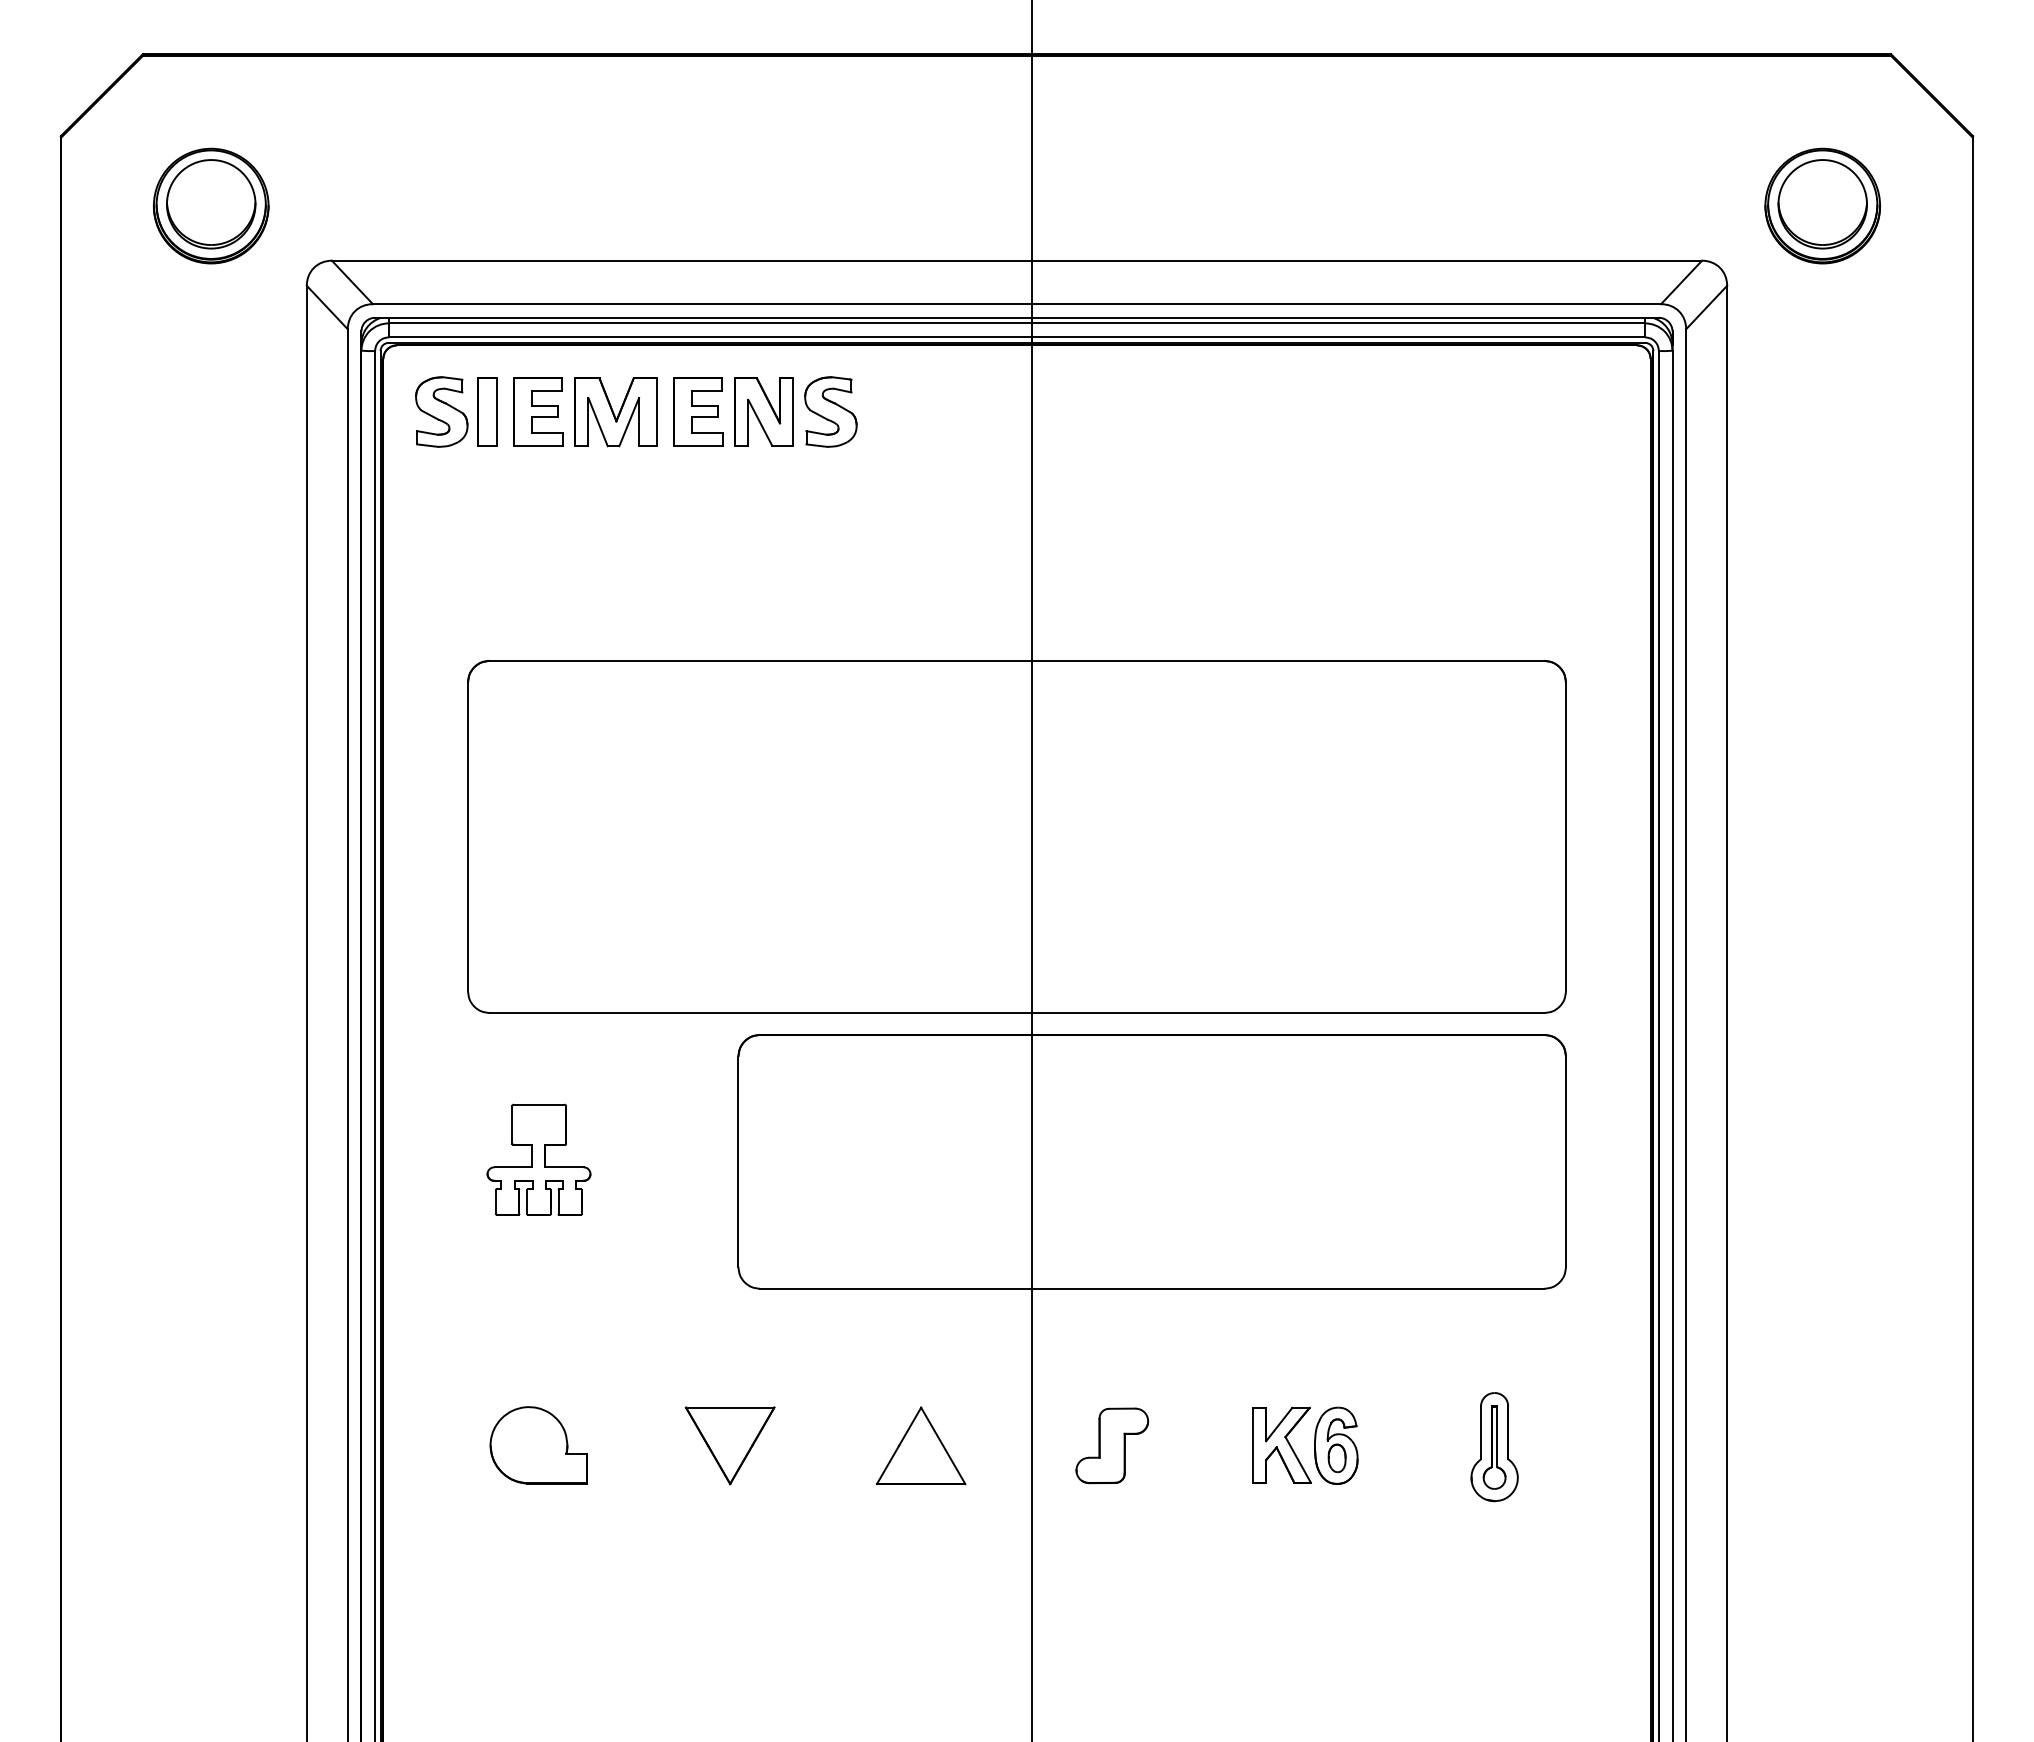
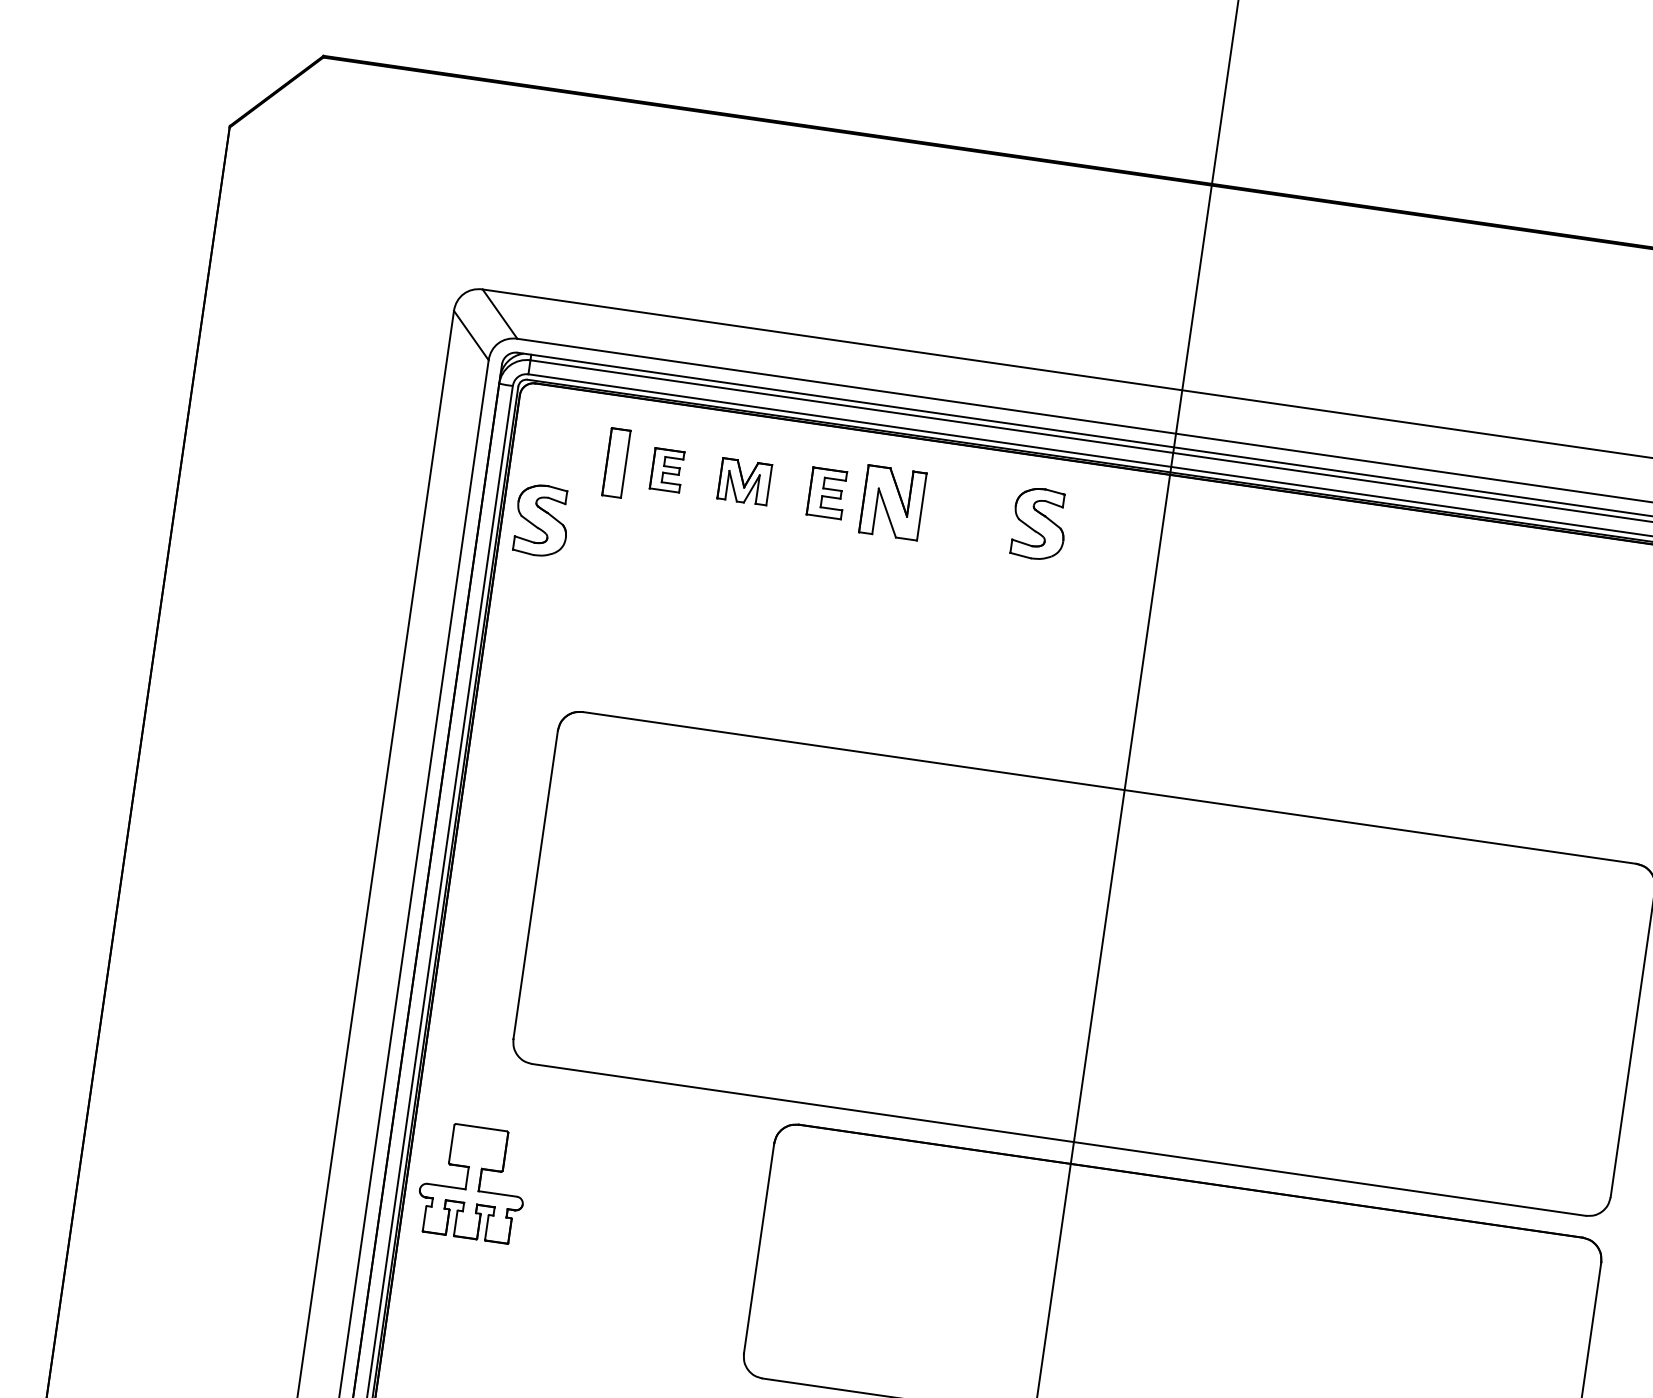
part: (210, 205) -> (369, 216), removed
part: (441, 411) -> (541, 520), moved
part: (538, 411) -> (667, 469), size x0.6
part: (698, 411) -> (827, 492), size x0.7
part: (830, 411) -> (1039, 523), moved
part: (615, 412) -> (744, 481), size x0.6
part: (538, 1159) -> (472, 1182), moved

